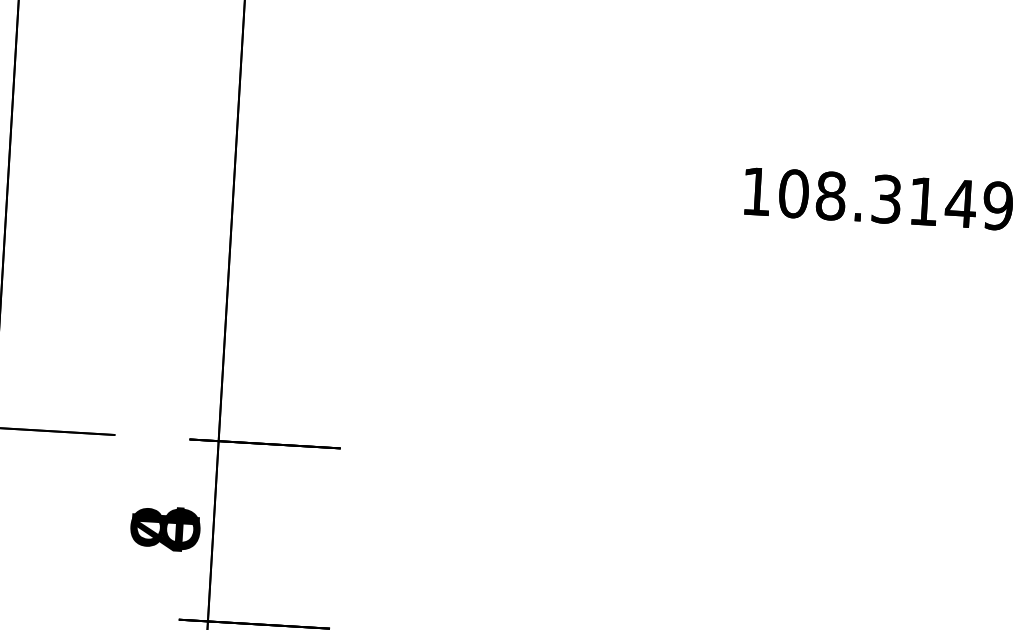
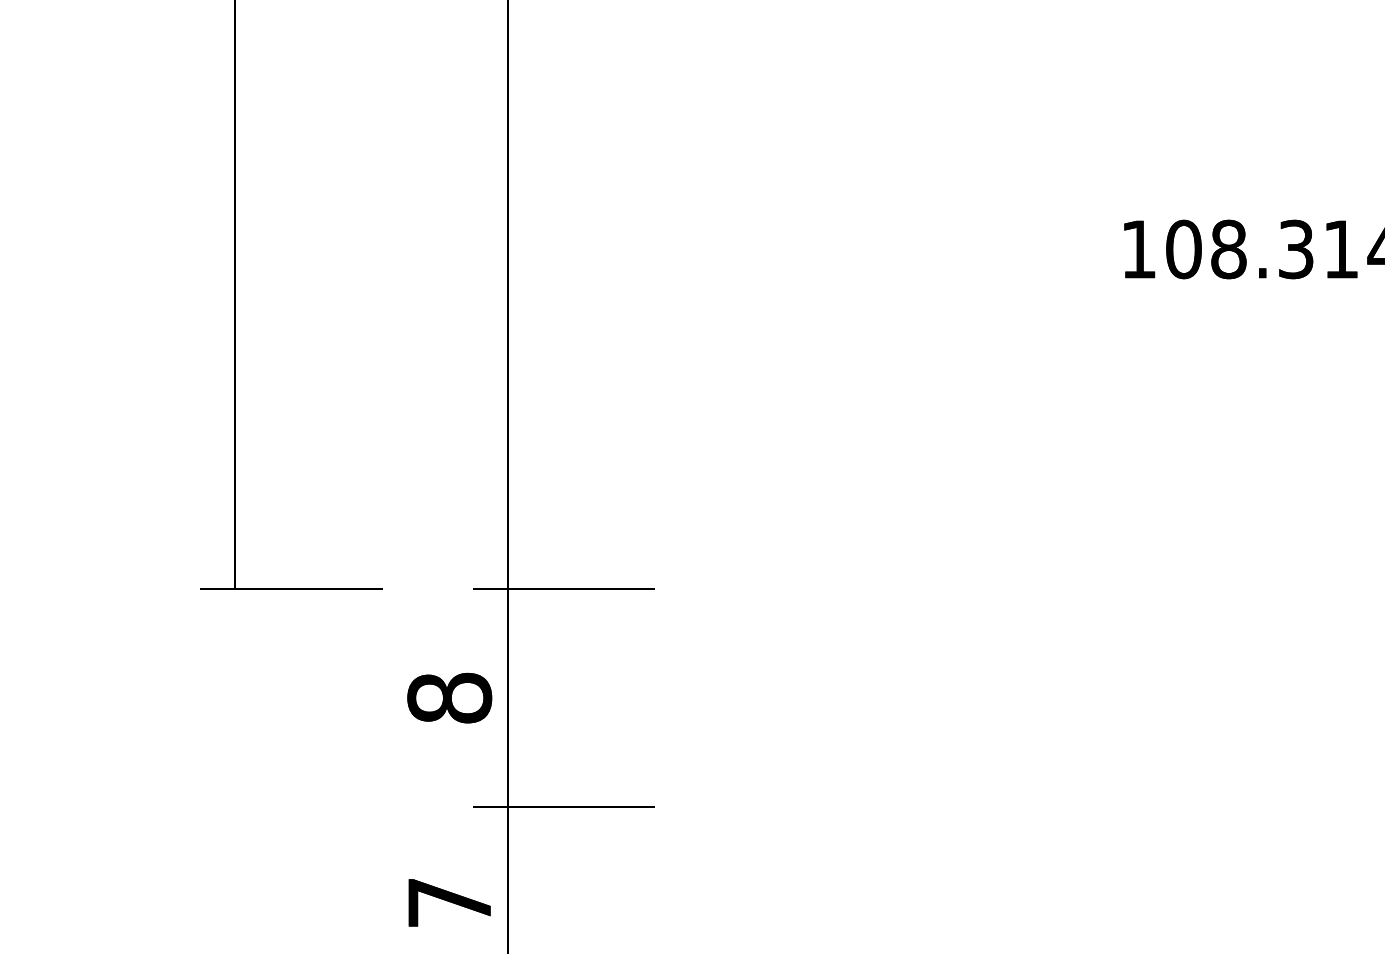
text: (165, 528) -> (449, 698), 4 -> 8

